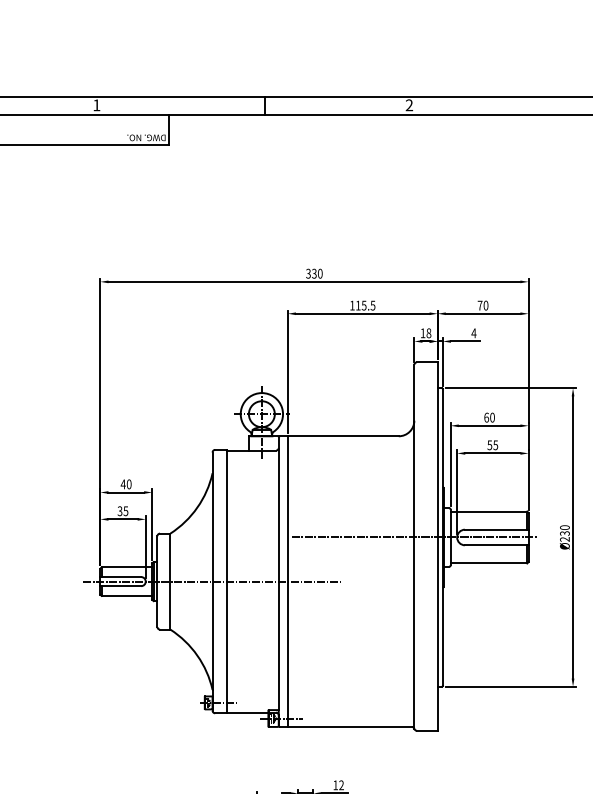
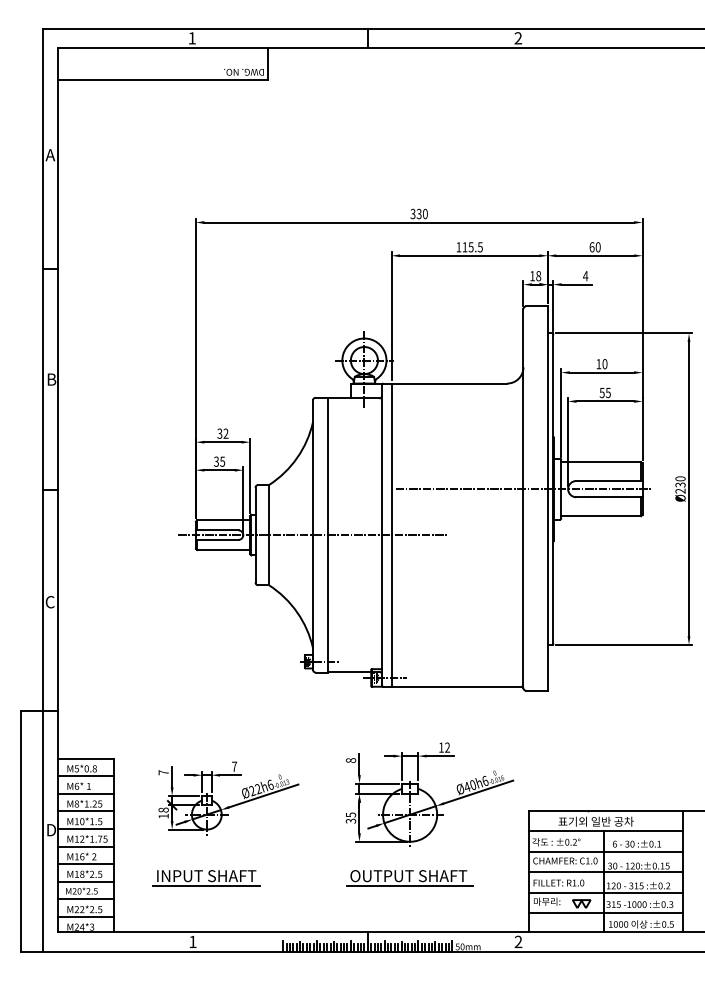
text: (479, 305) -> (591, 247), 70 -> 60
text: (486, 418) -> (598, 364), 60 -> 10
text: (125, 484) -> (222, 433), 40 -> 32

